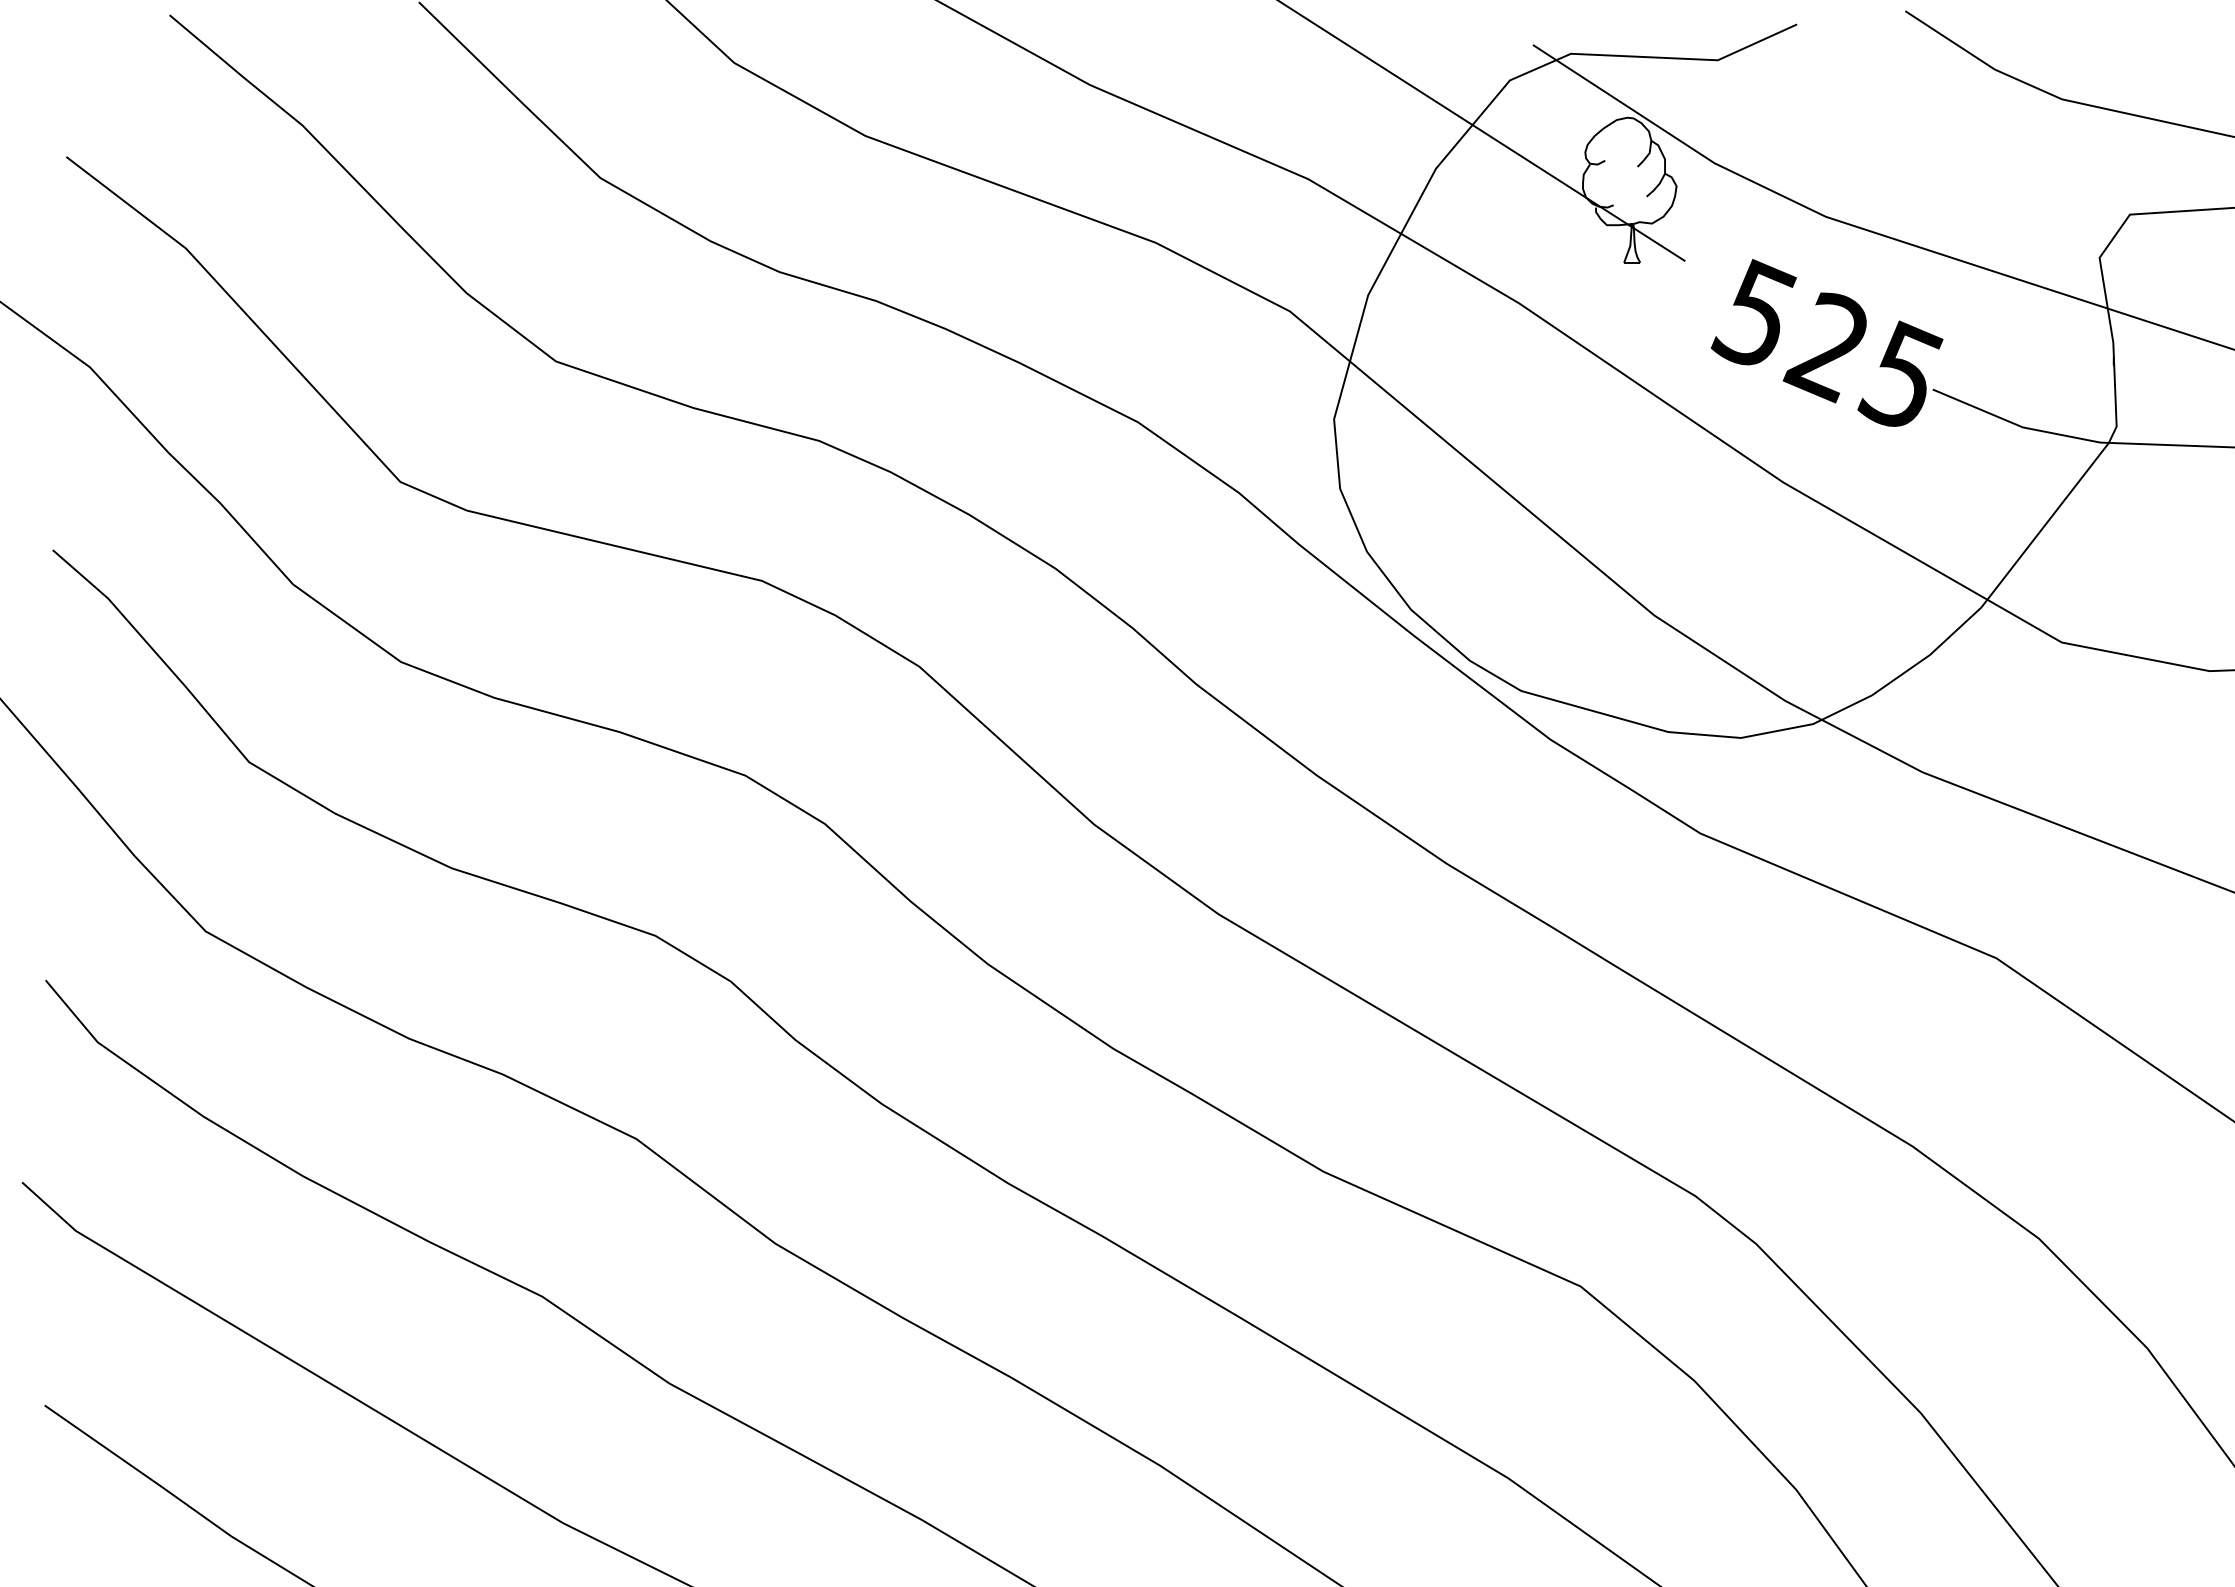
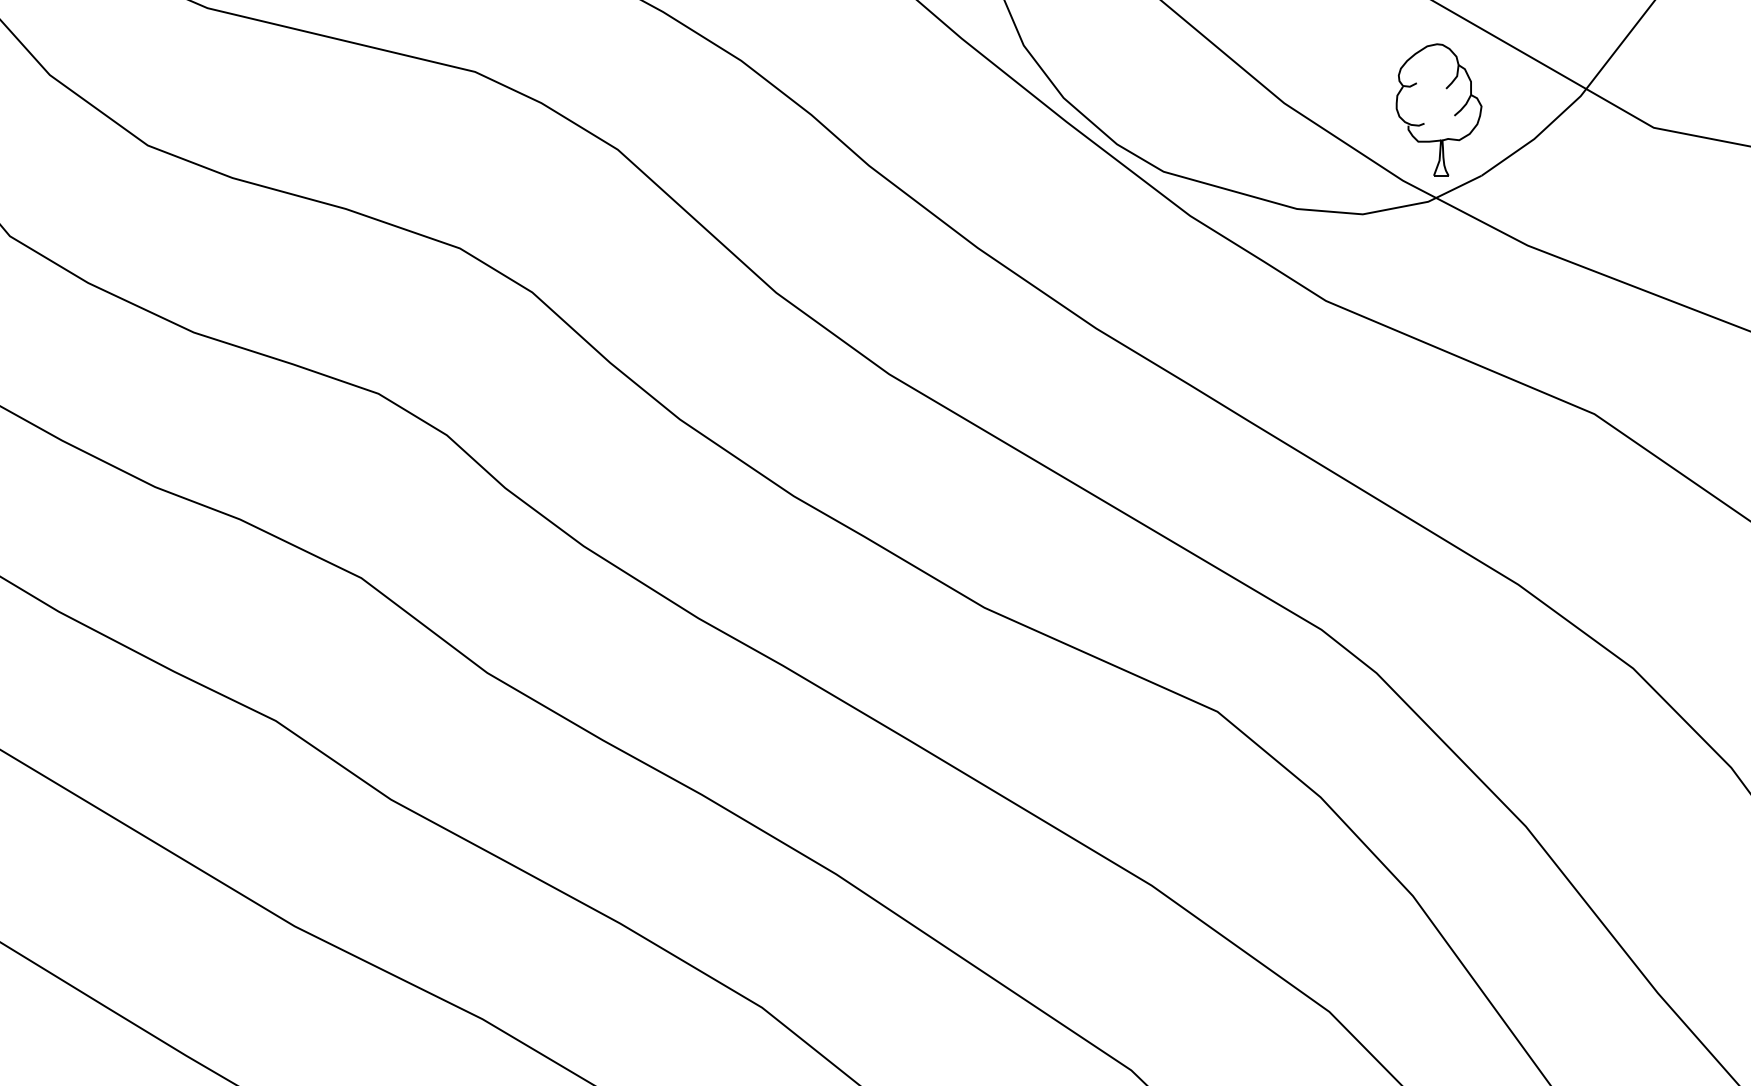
part: (1824, 622) -> (1438, 109), added

